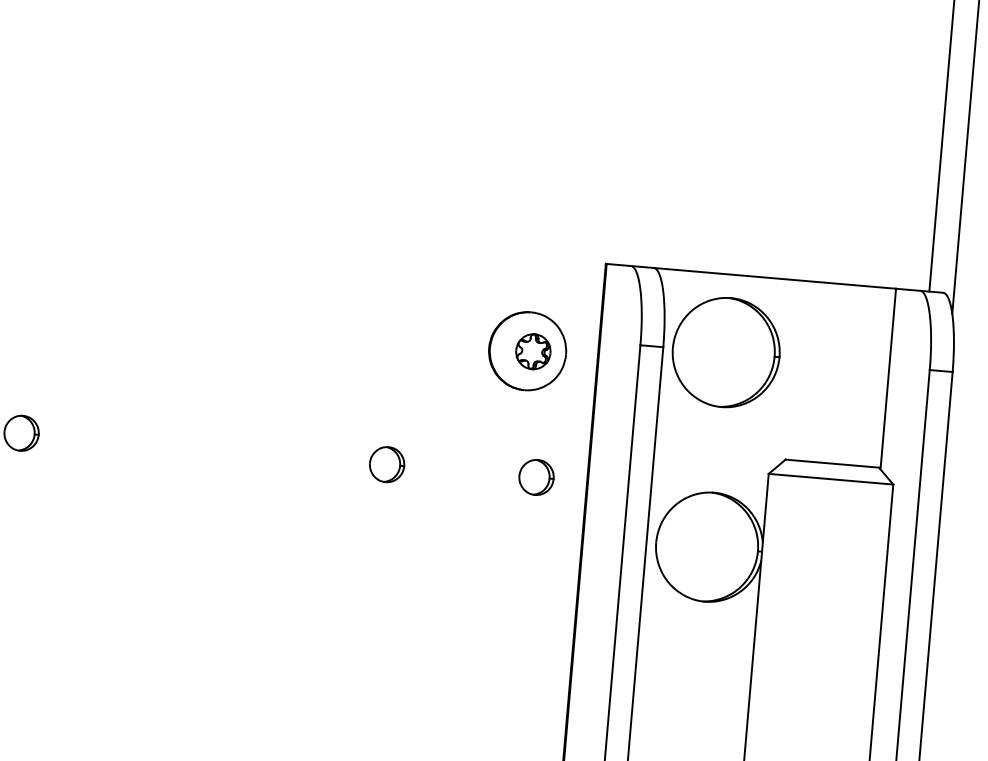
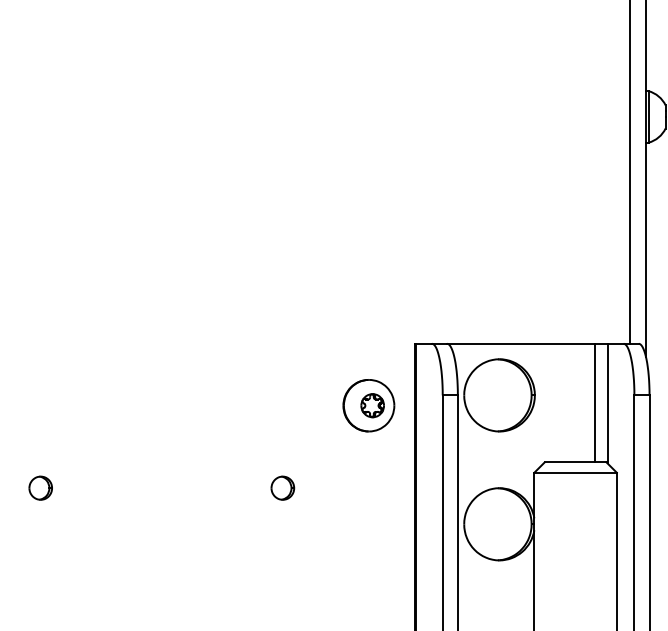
line: (870, 375) -> (595, 402), added
part: (536, 476) -> (381, 487), removed

